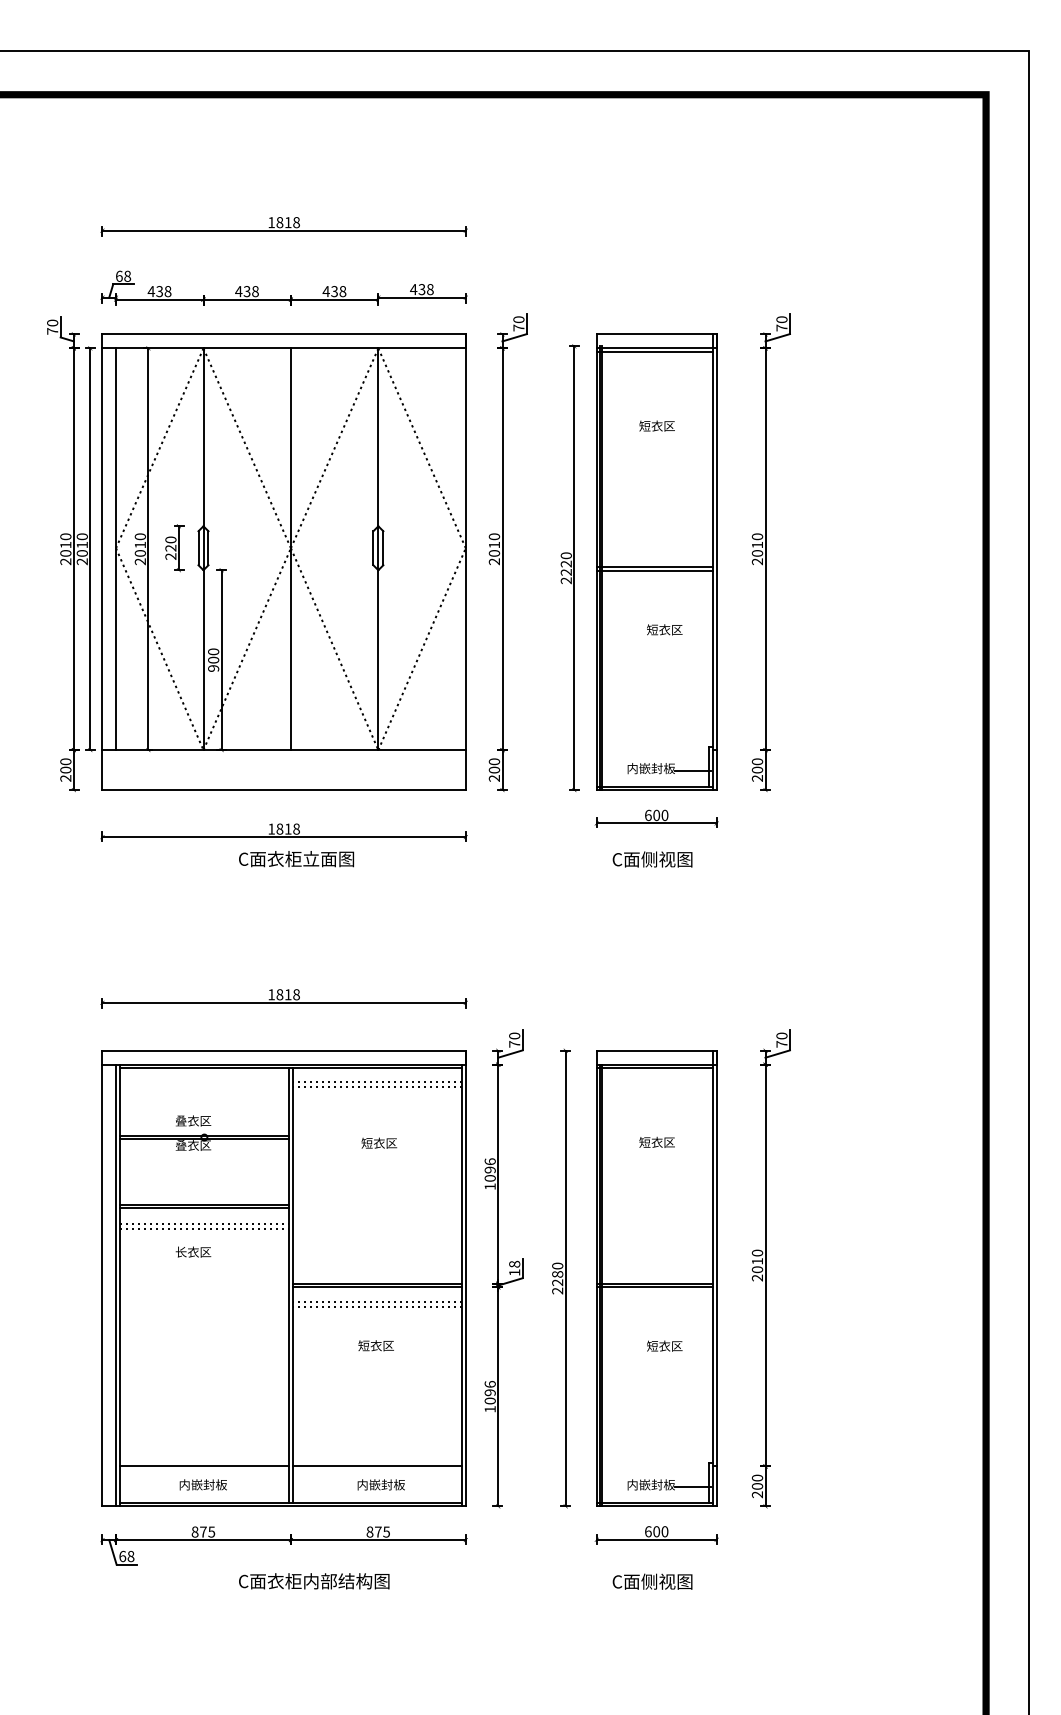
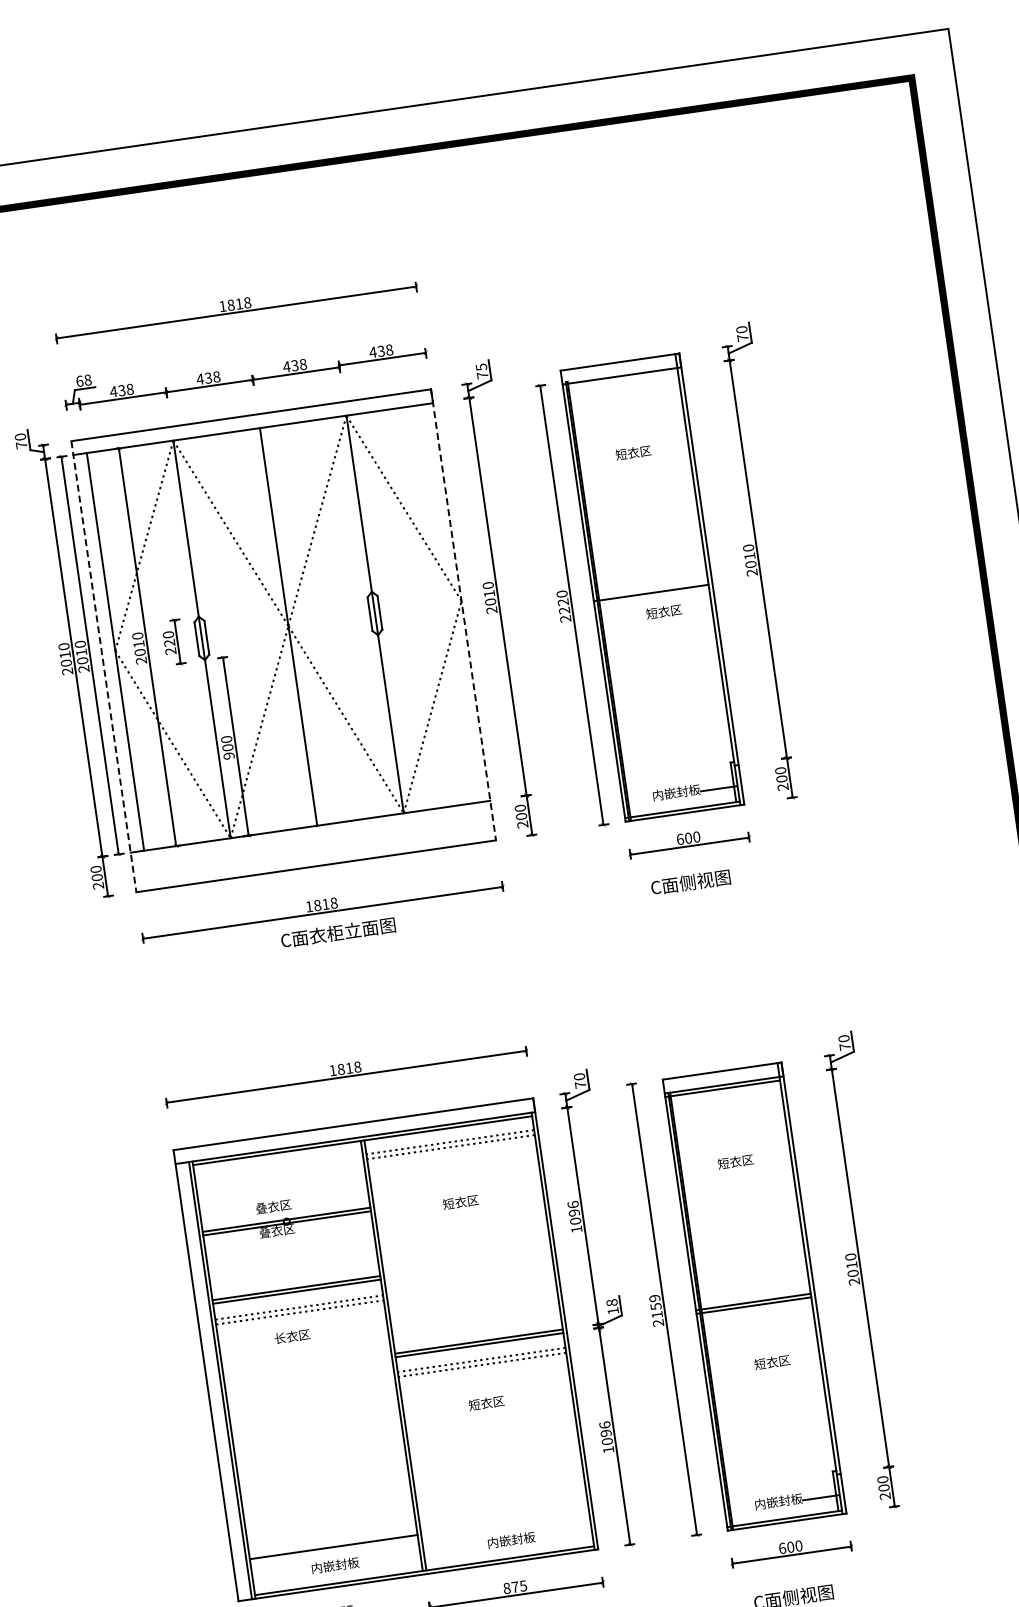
text: (518, 319) -> (481, 367), 70 -> 75
line: (654, 352) -> (620, 380), removed
line: (102, 562) -> (103, 666), solid -> dashed
line: (465, 562) -> (463, 615), solid -> dashed
line: (654, 571) -> (651, 597), removed
text: (664, 629) -> (663, 611), moved
text: (557, 1274) -> (655, 1306), 2280 -> 2159
line: (377, 1466) -> (505, 1522), removed

